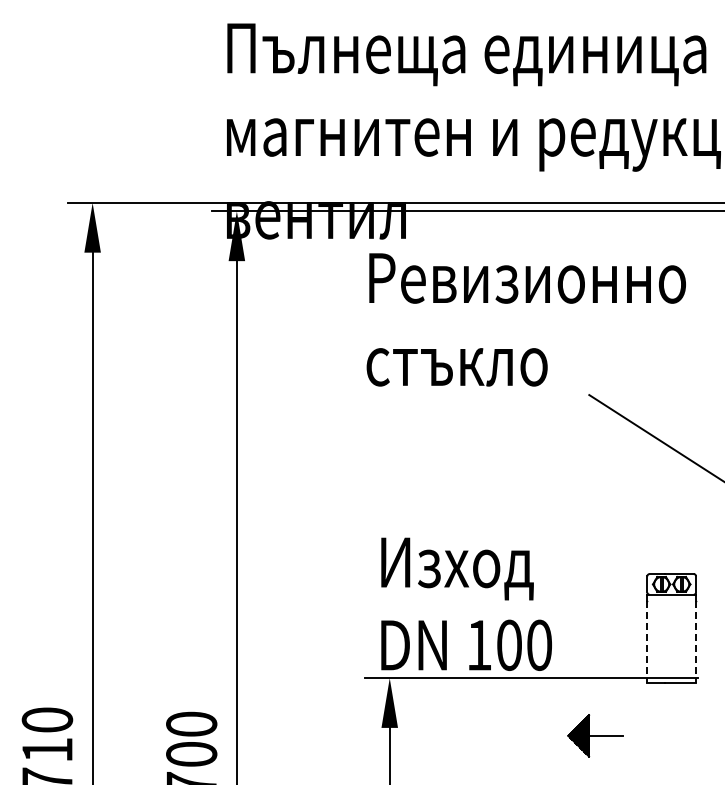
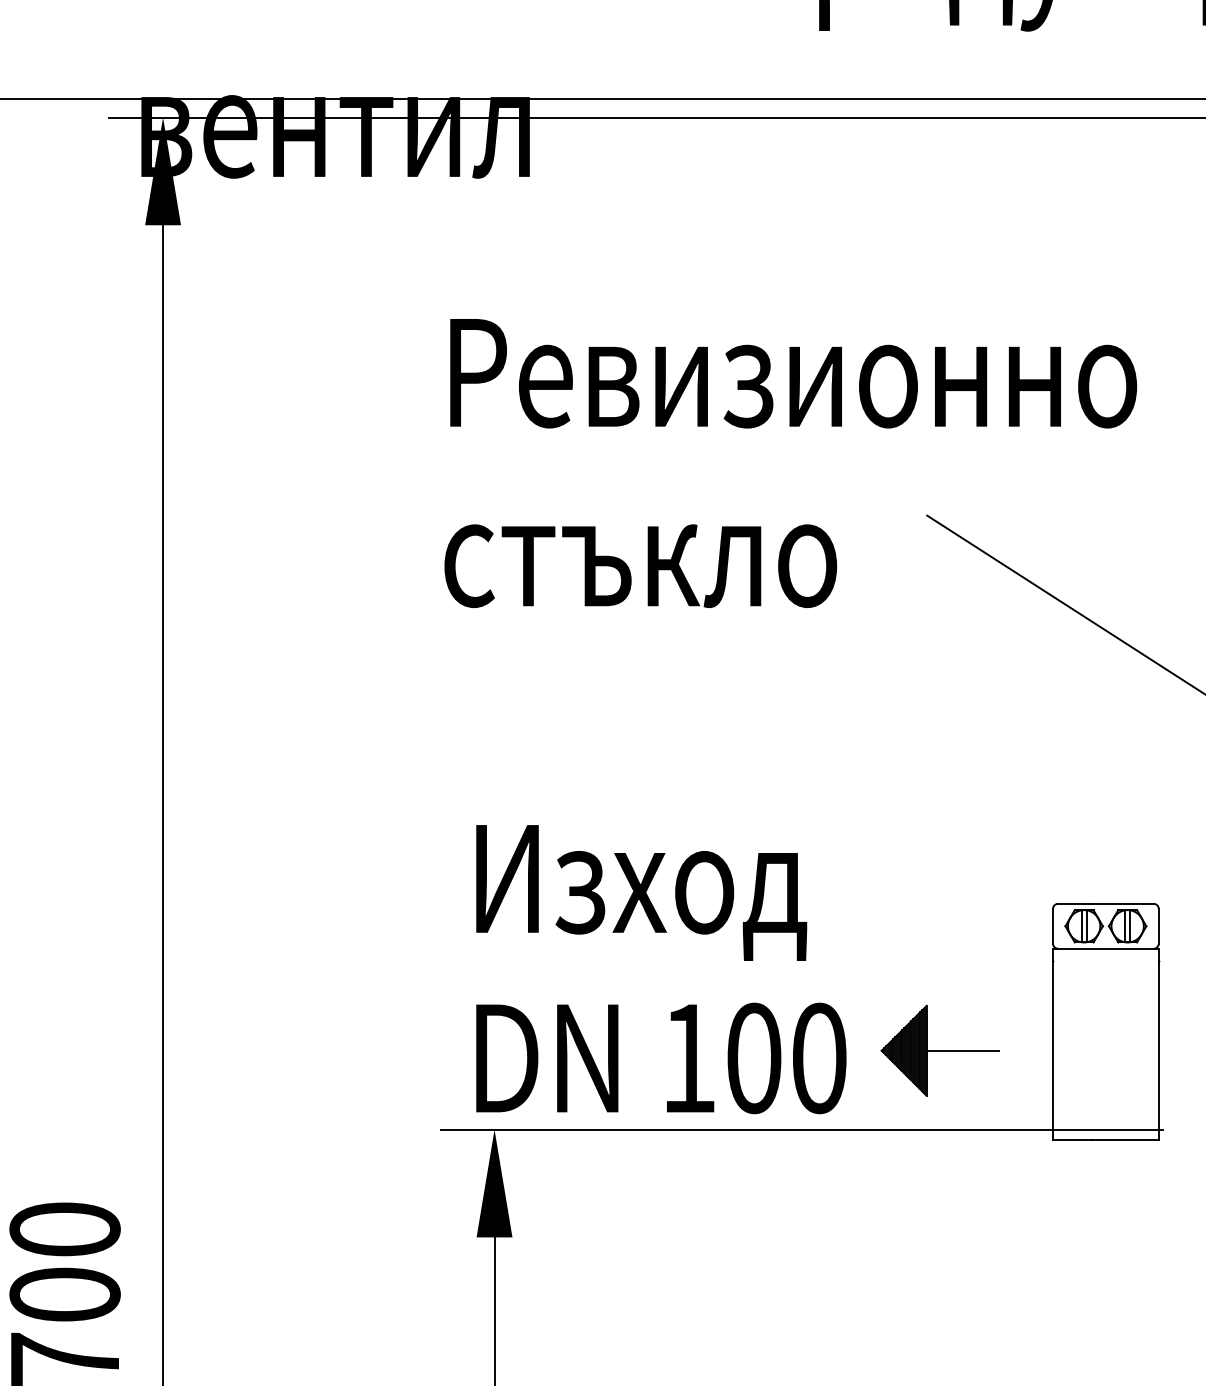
text: (525, 319) -> (788, 462), moved
line: (647, 642) -> (1053, 1052), dashed -> solid
line: (696, 642) -> (1159, 1052), dashed -> solid
part: (595, 735) -> (940, 1050), moved

